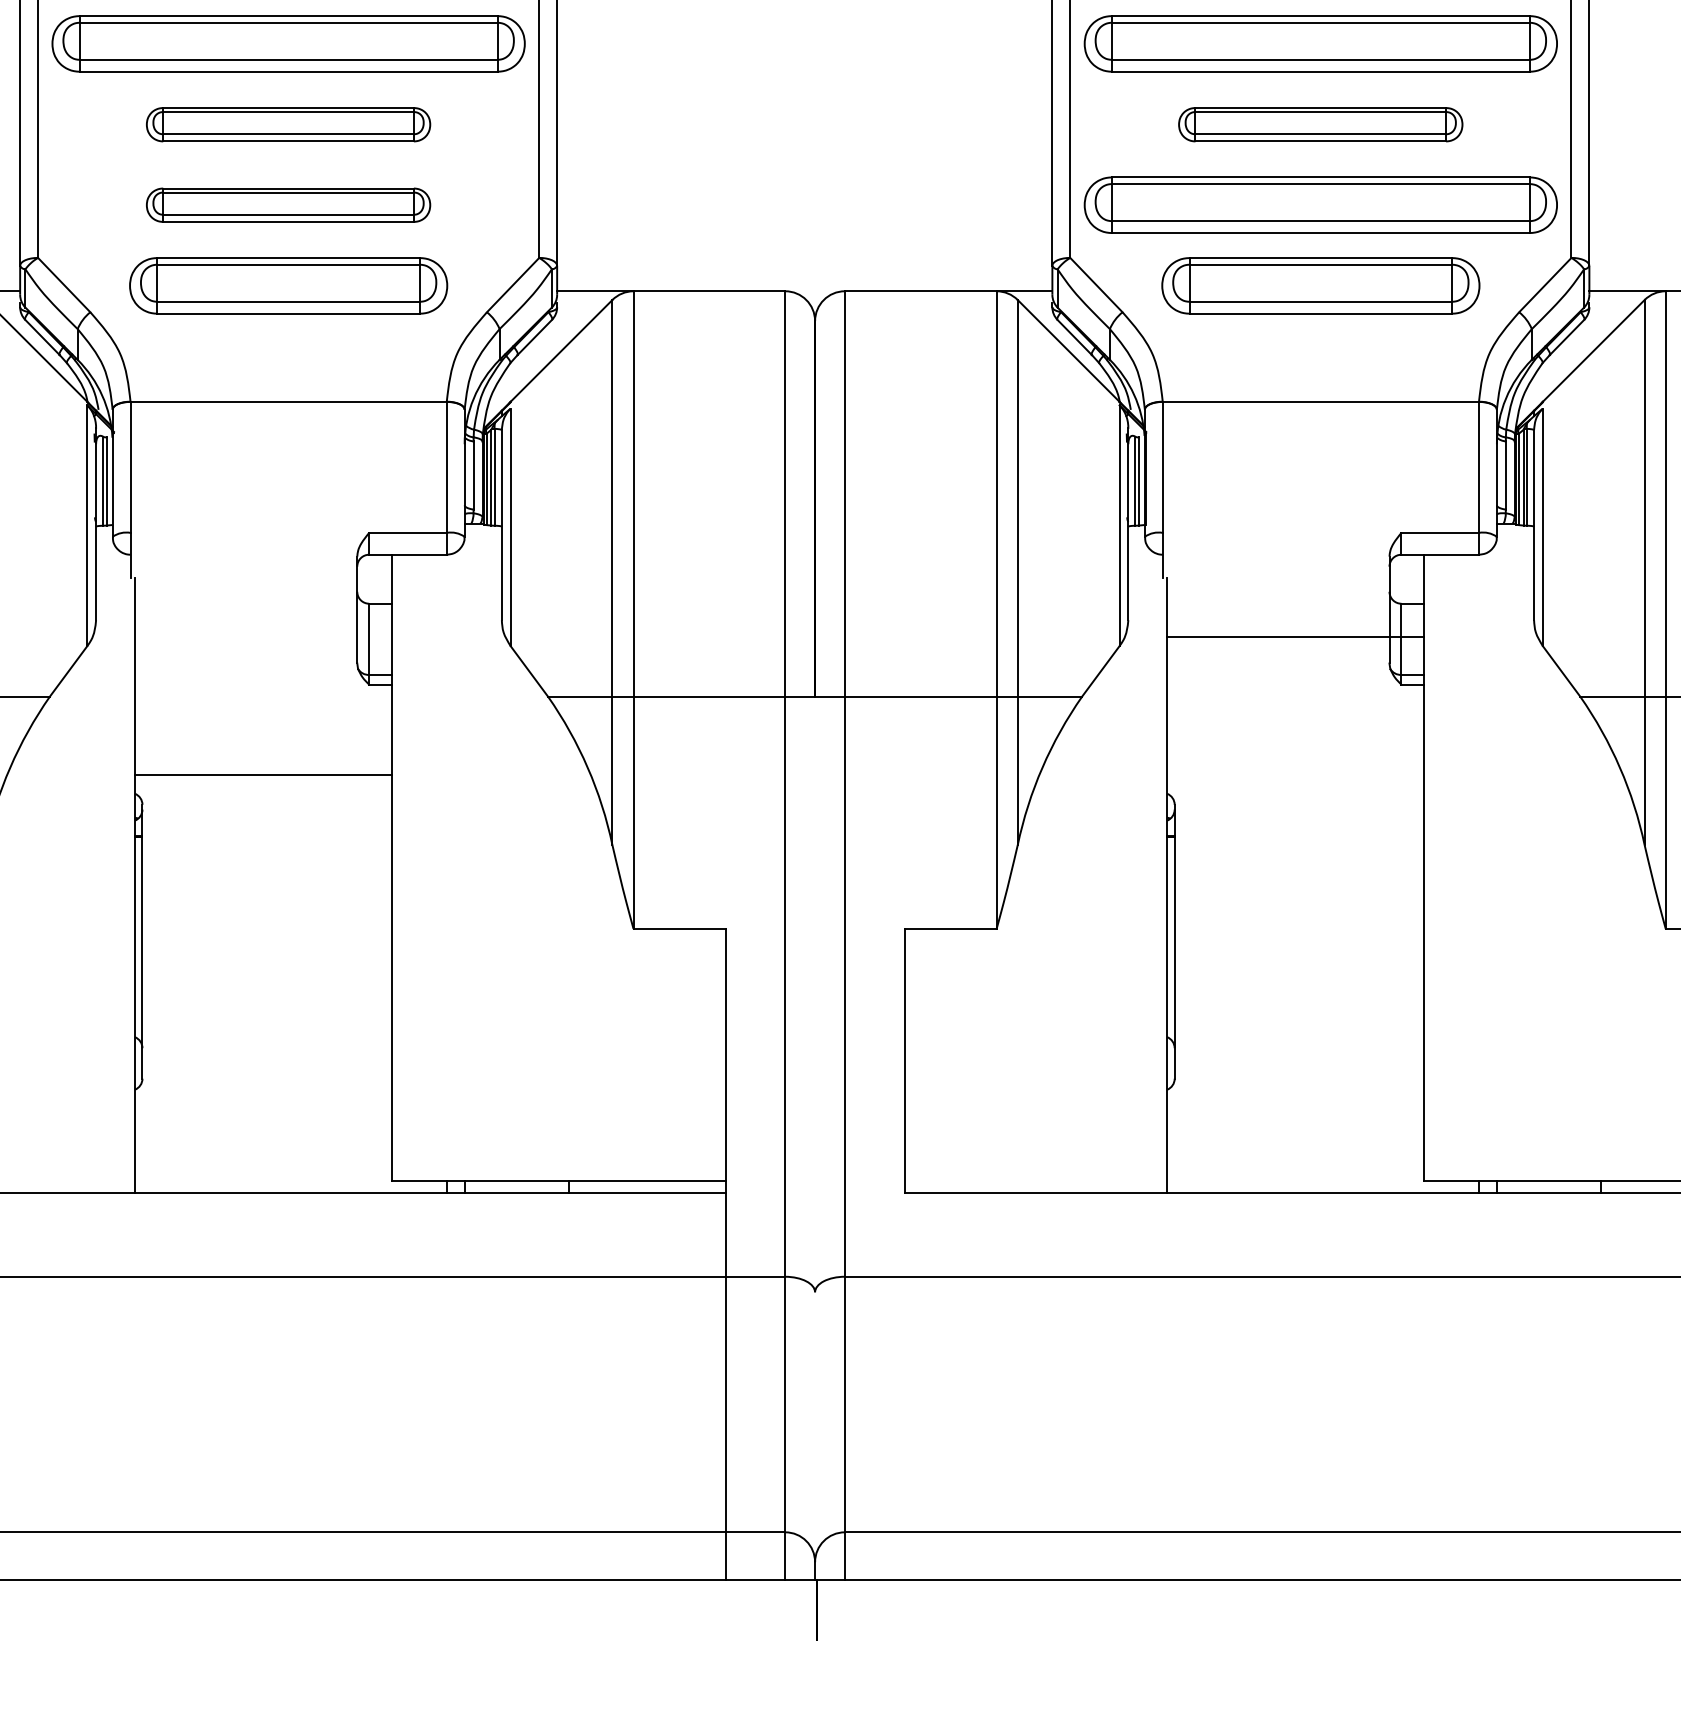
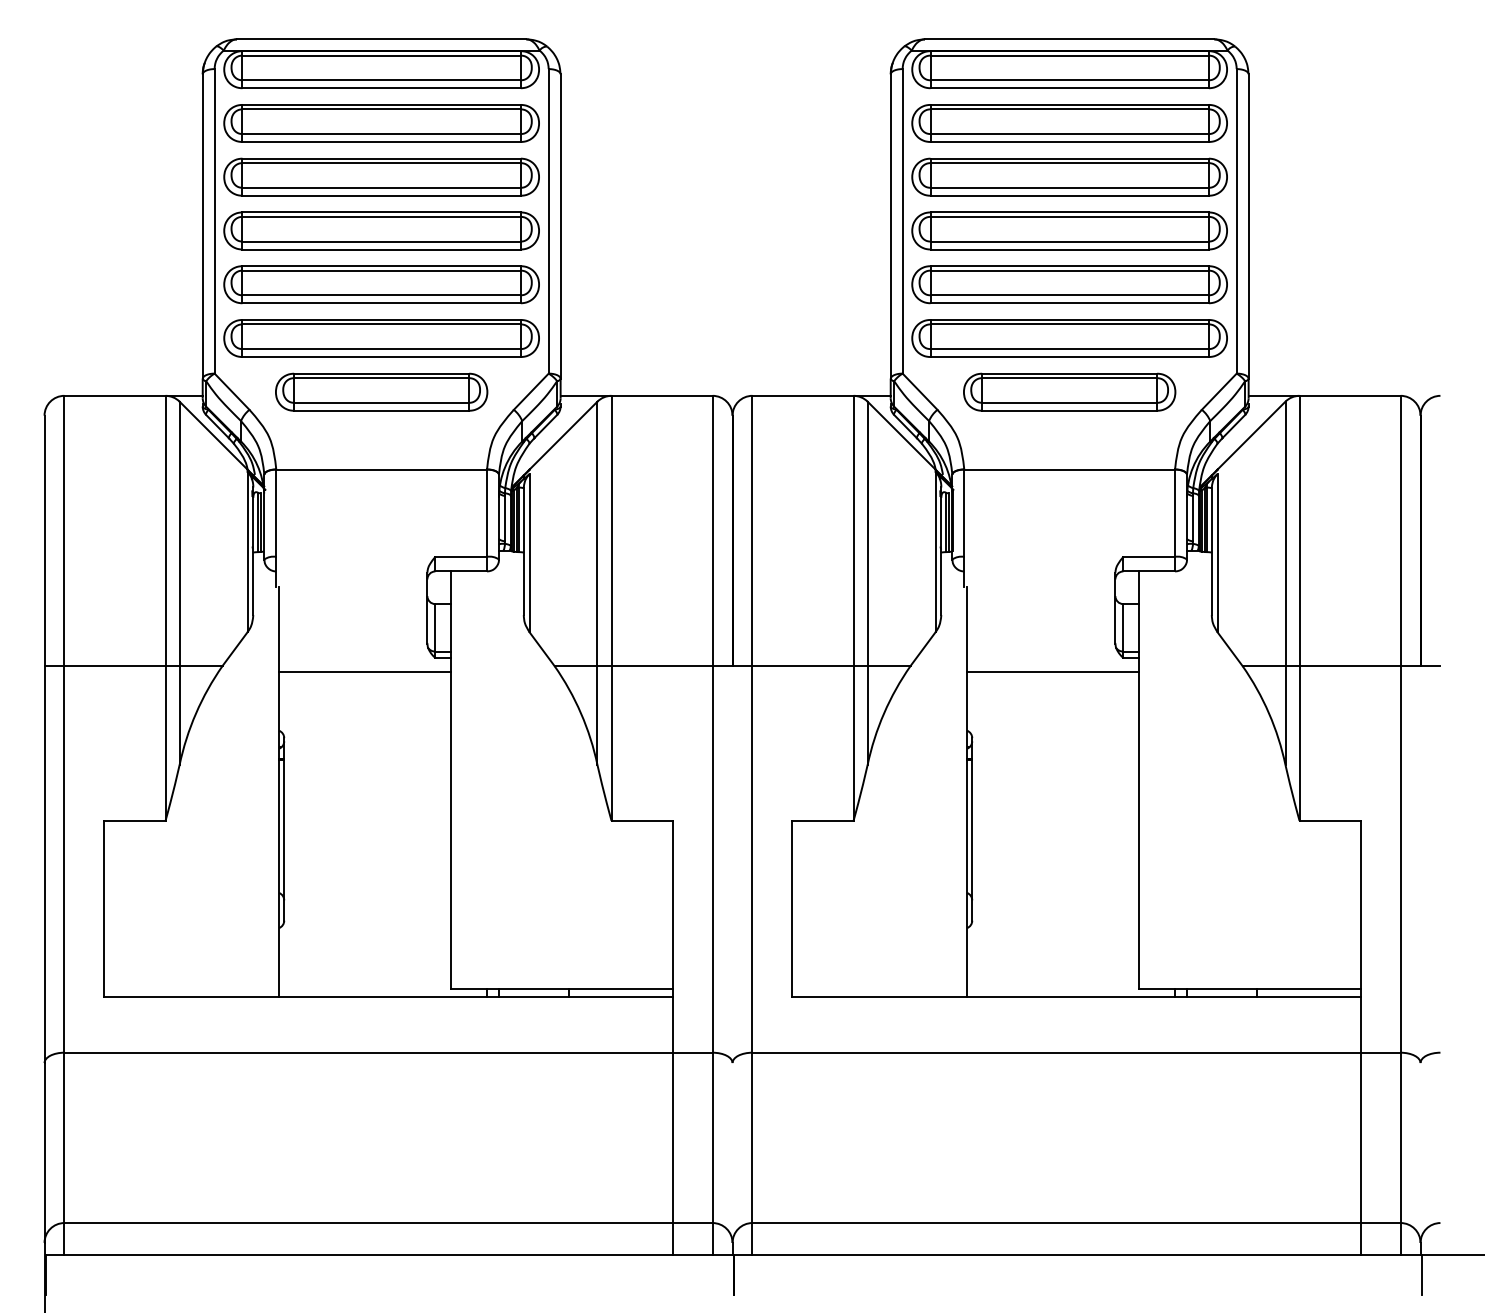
part: (288, 124) -> (381, 284), size x1.67
part: (1320, 124) -> (1069, 284), size x1.67
part: (288, 205) -> (381, 338), size x1.67
line: (1295, 637) -> (1052, 671), moved
line: (262, 775) -> (364, 671), moved

